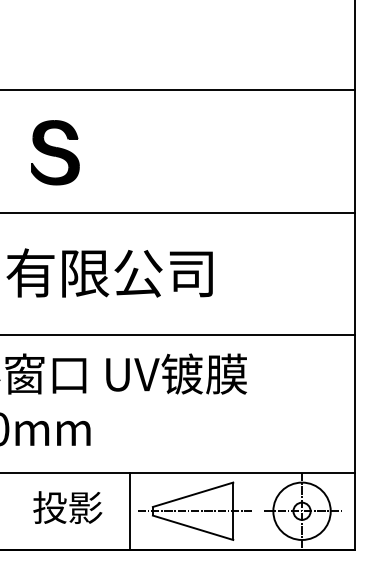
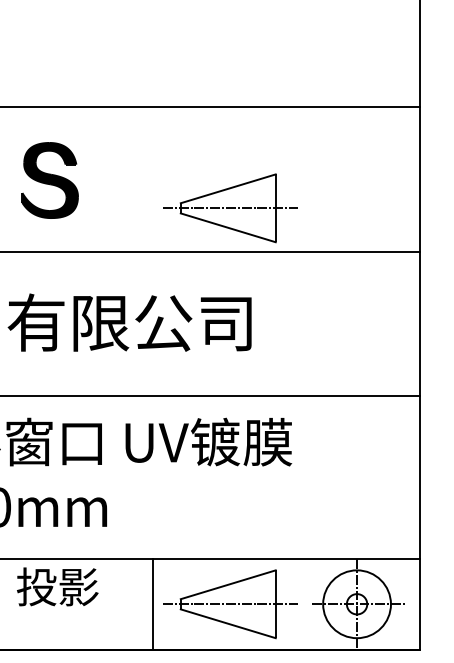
part: (55, 152) -> (50, 180), moved
part: (194, 175) -> (229, 207), added
text: (67, 507) -> (57, 586), moved

